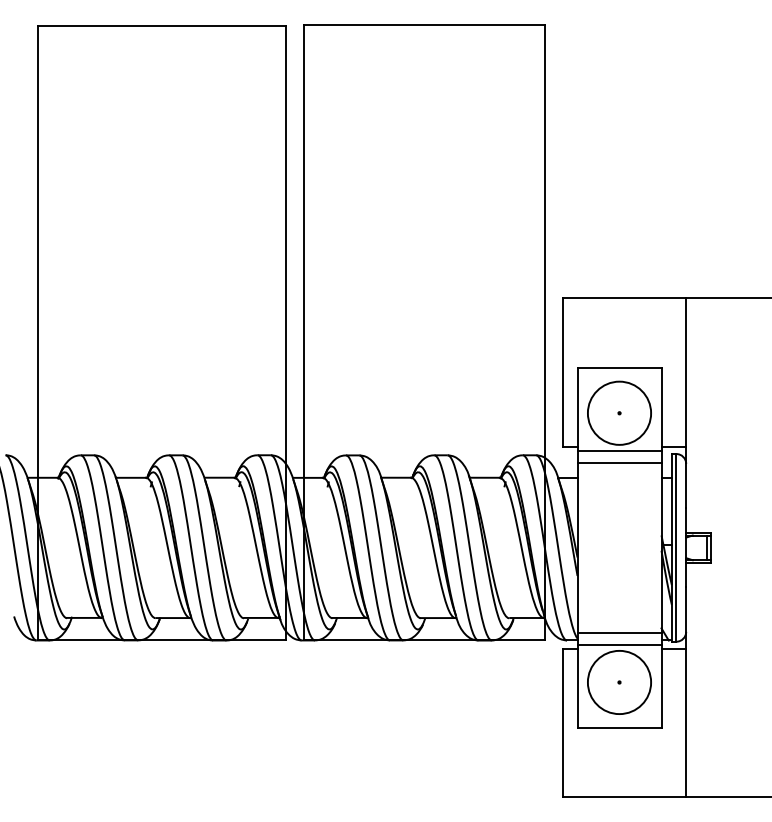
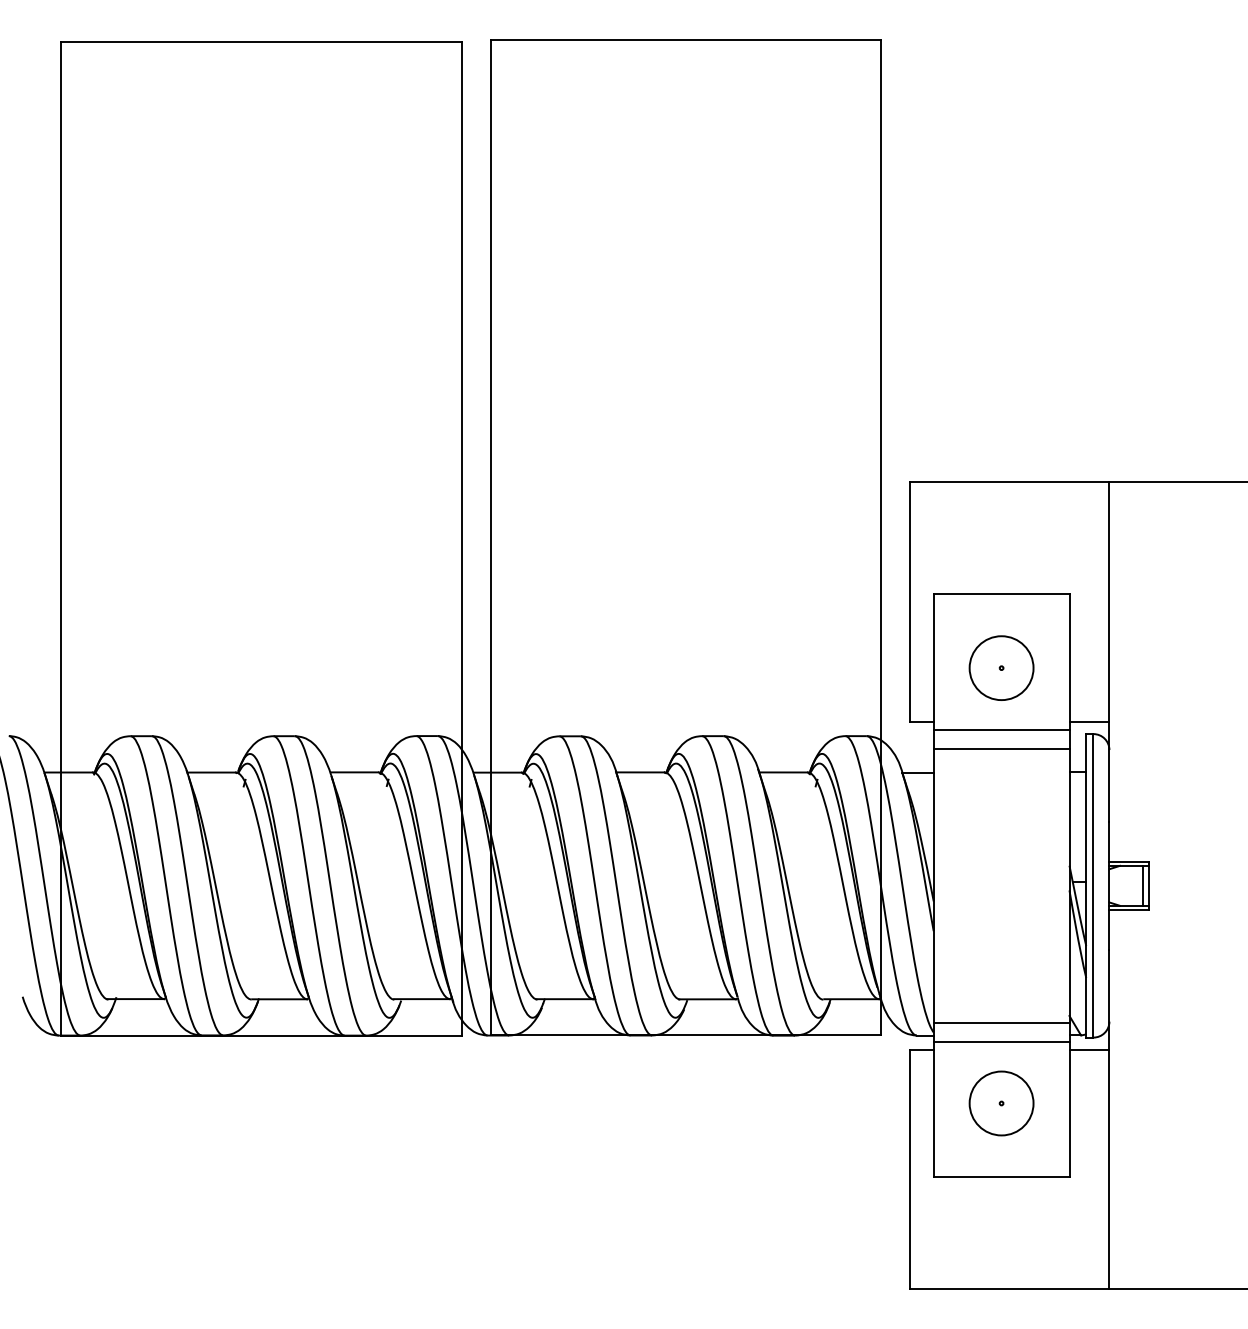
circle: (619, 413) -> (1001, 668), size x0.62
circle: (619, 682) -> (1001, 1103), size x0.62

